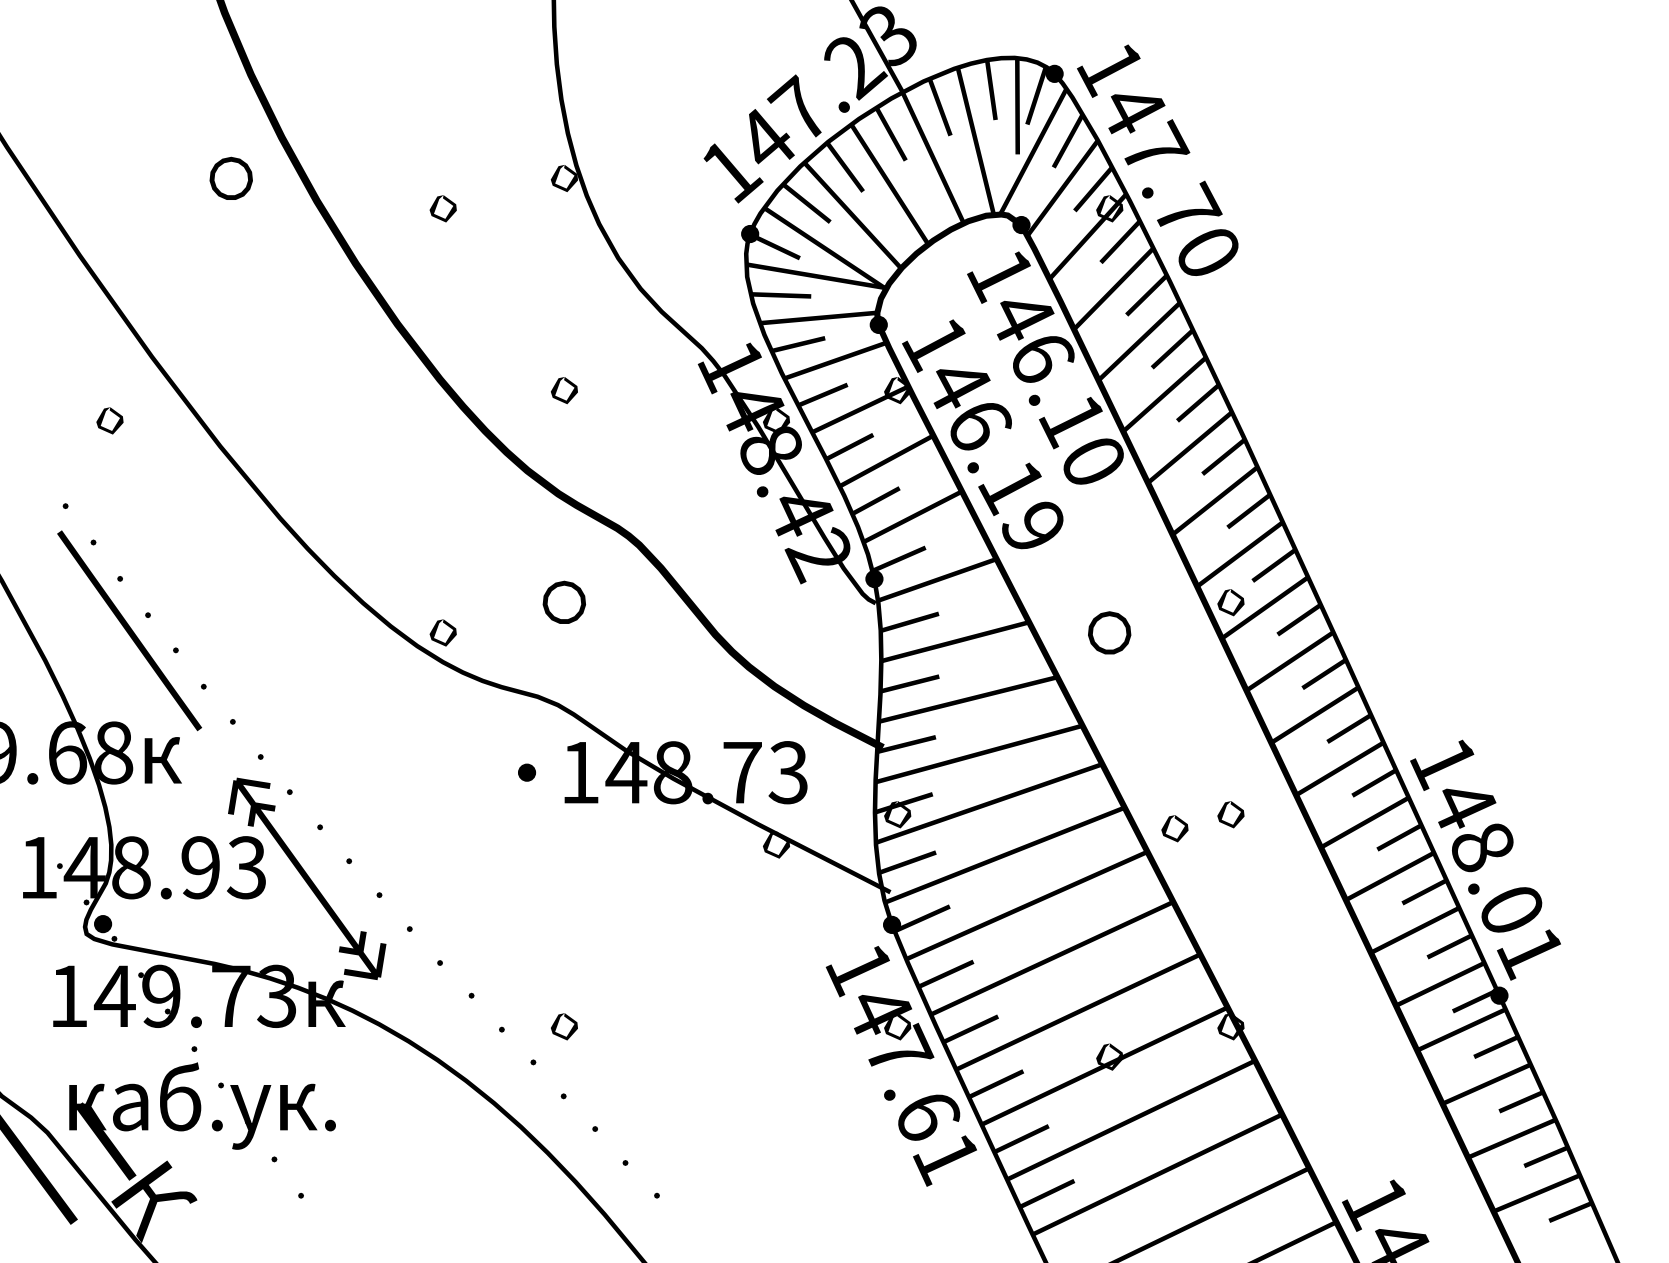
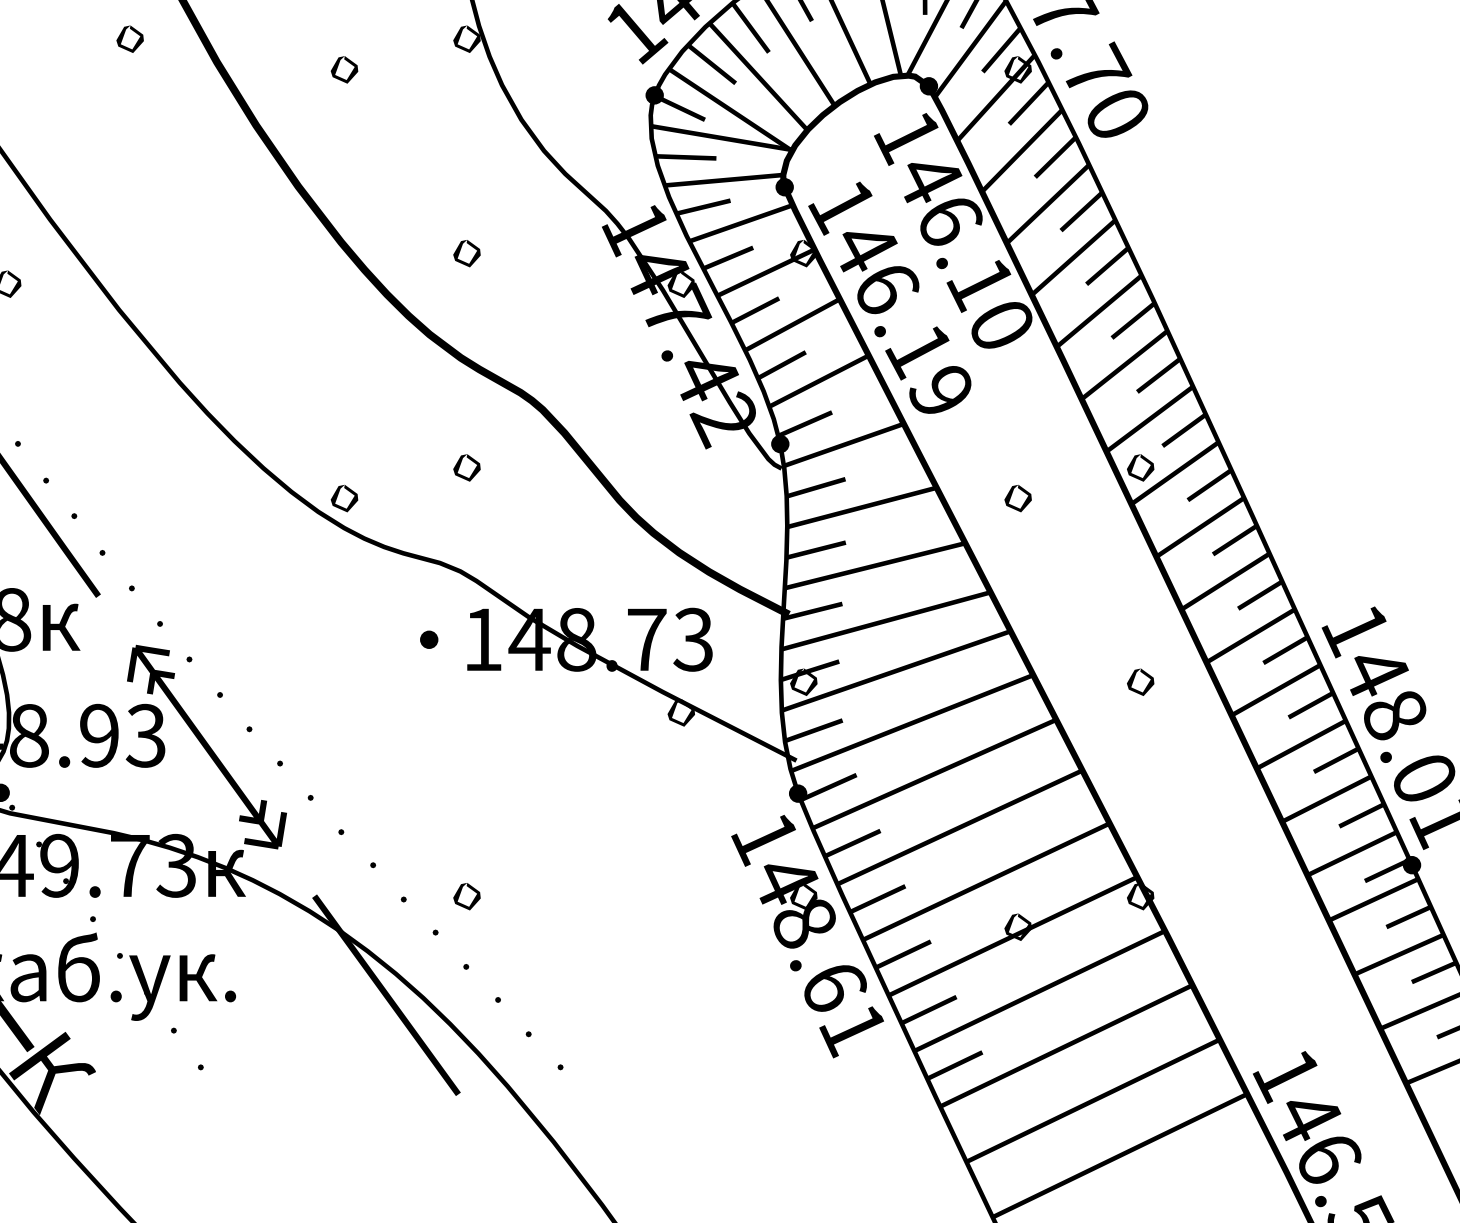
part: (230, 178) -> (129, 39), size x0.62
text: (773, 446) -> (678, 310), 148.42 -> 147.42
part: (564, 602) -> (467, 467), size x0.62
part: (1109, 632) -> (1017, 498), size x0.62
part: (1174, 828) -> (1083, 696), removed
text: (900, 1050) -> (806, 920), 147.61 -> 148.61
fill: (484, 1124) -> (386, 995), added

